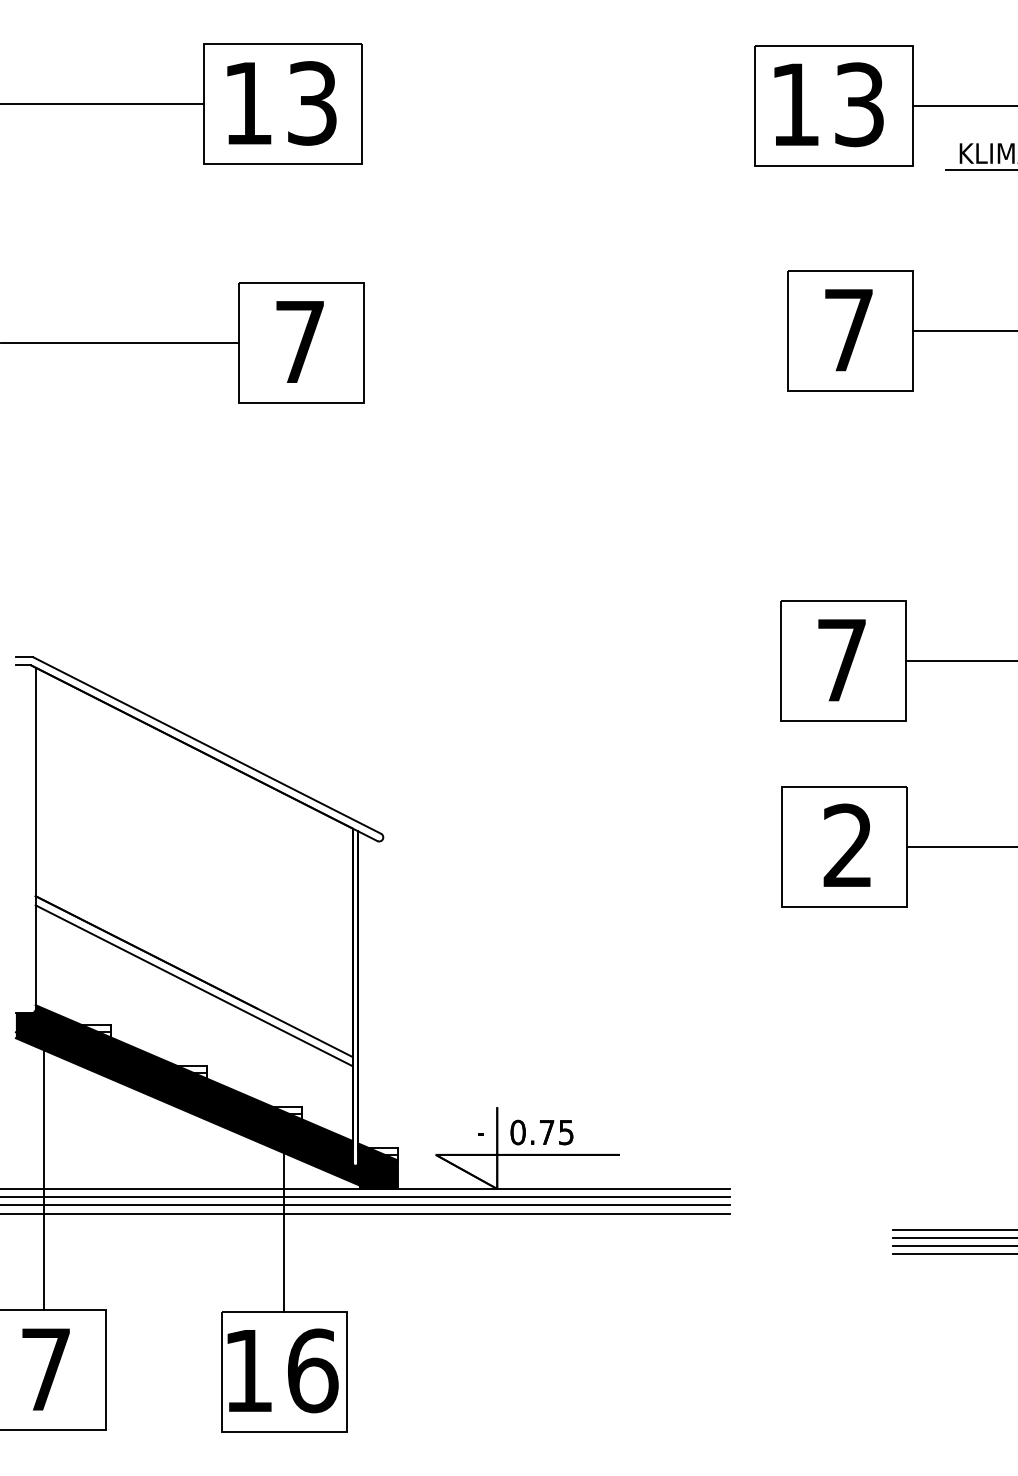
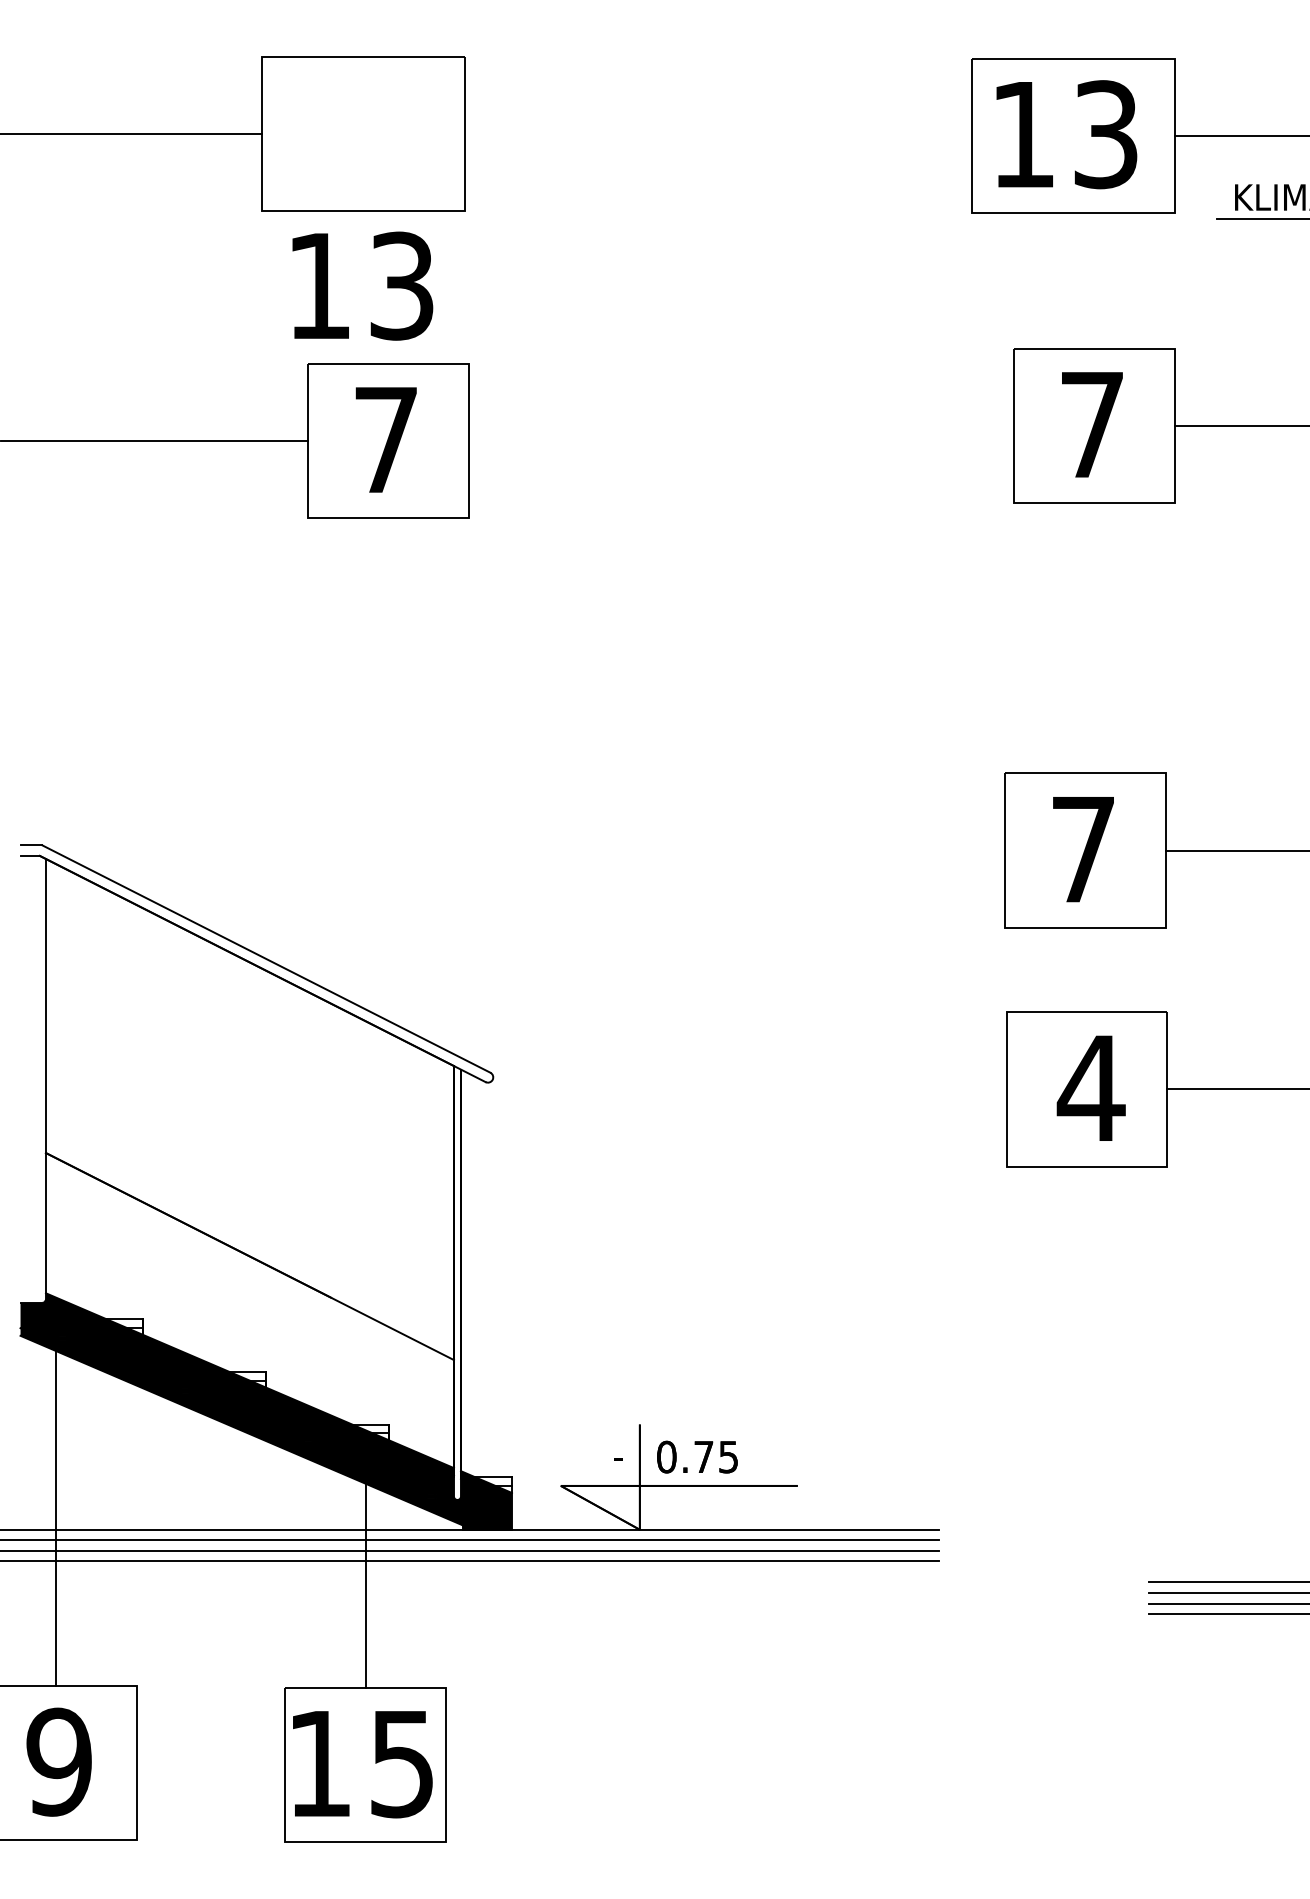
text: (281, 103) -> (362, 286), moved
text: (847, 844) -> (1090, 1086), 2 -> 4
line: (193, 985) -> (249, 1267), removed
text: (45, 1369) -> (58, 1762), 7 -> 9
text: (313, 1370) -> (403, 1763), 16 -> 15

